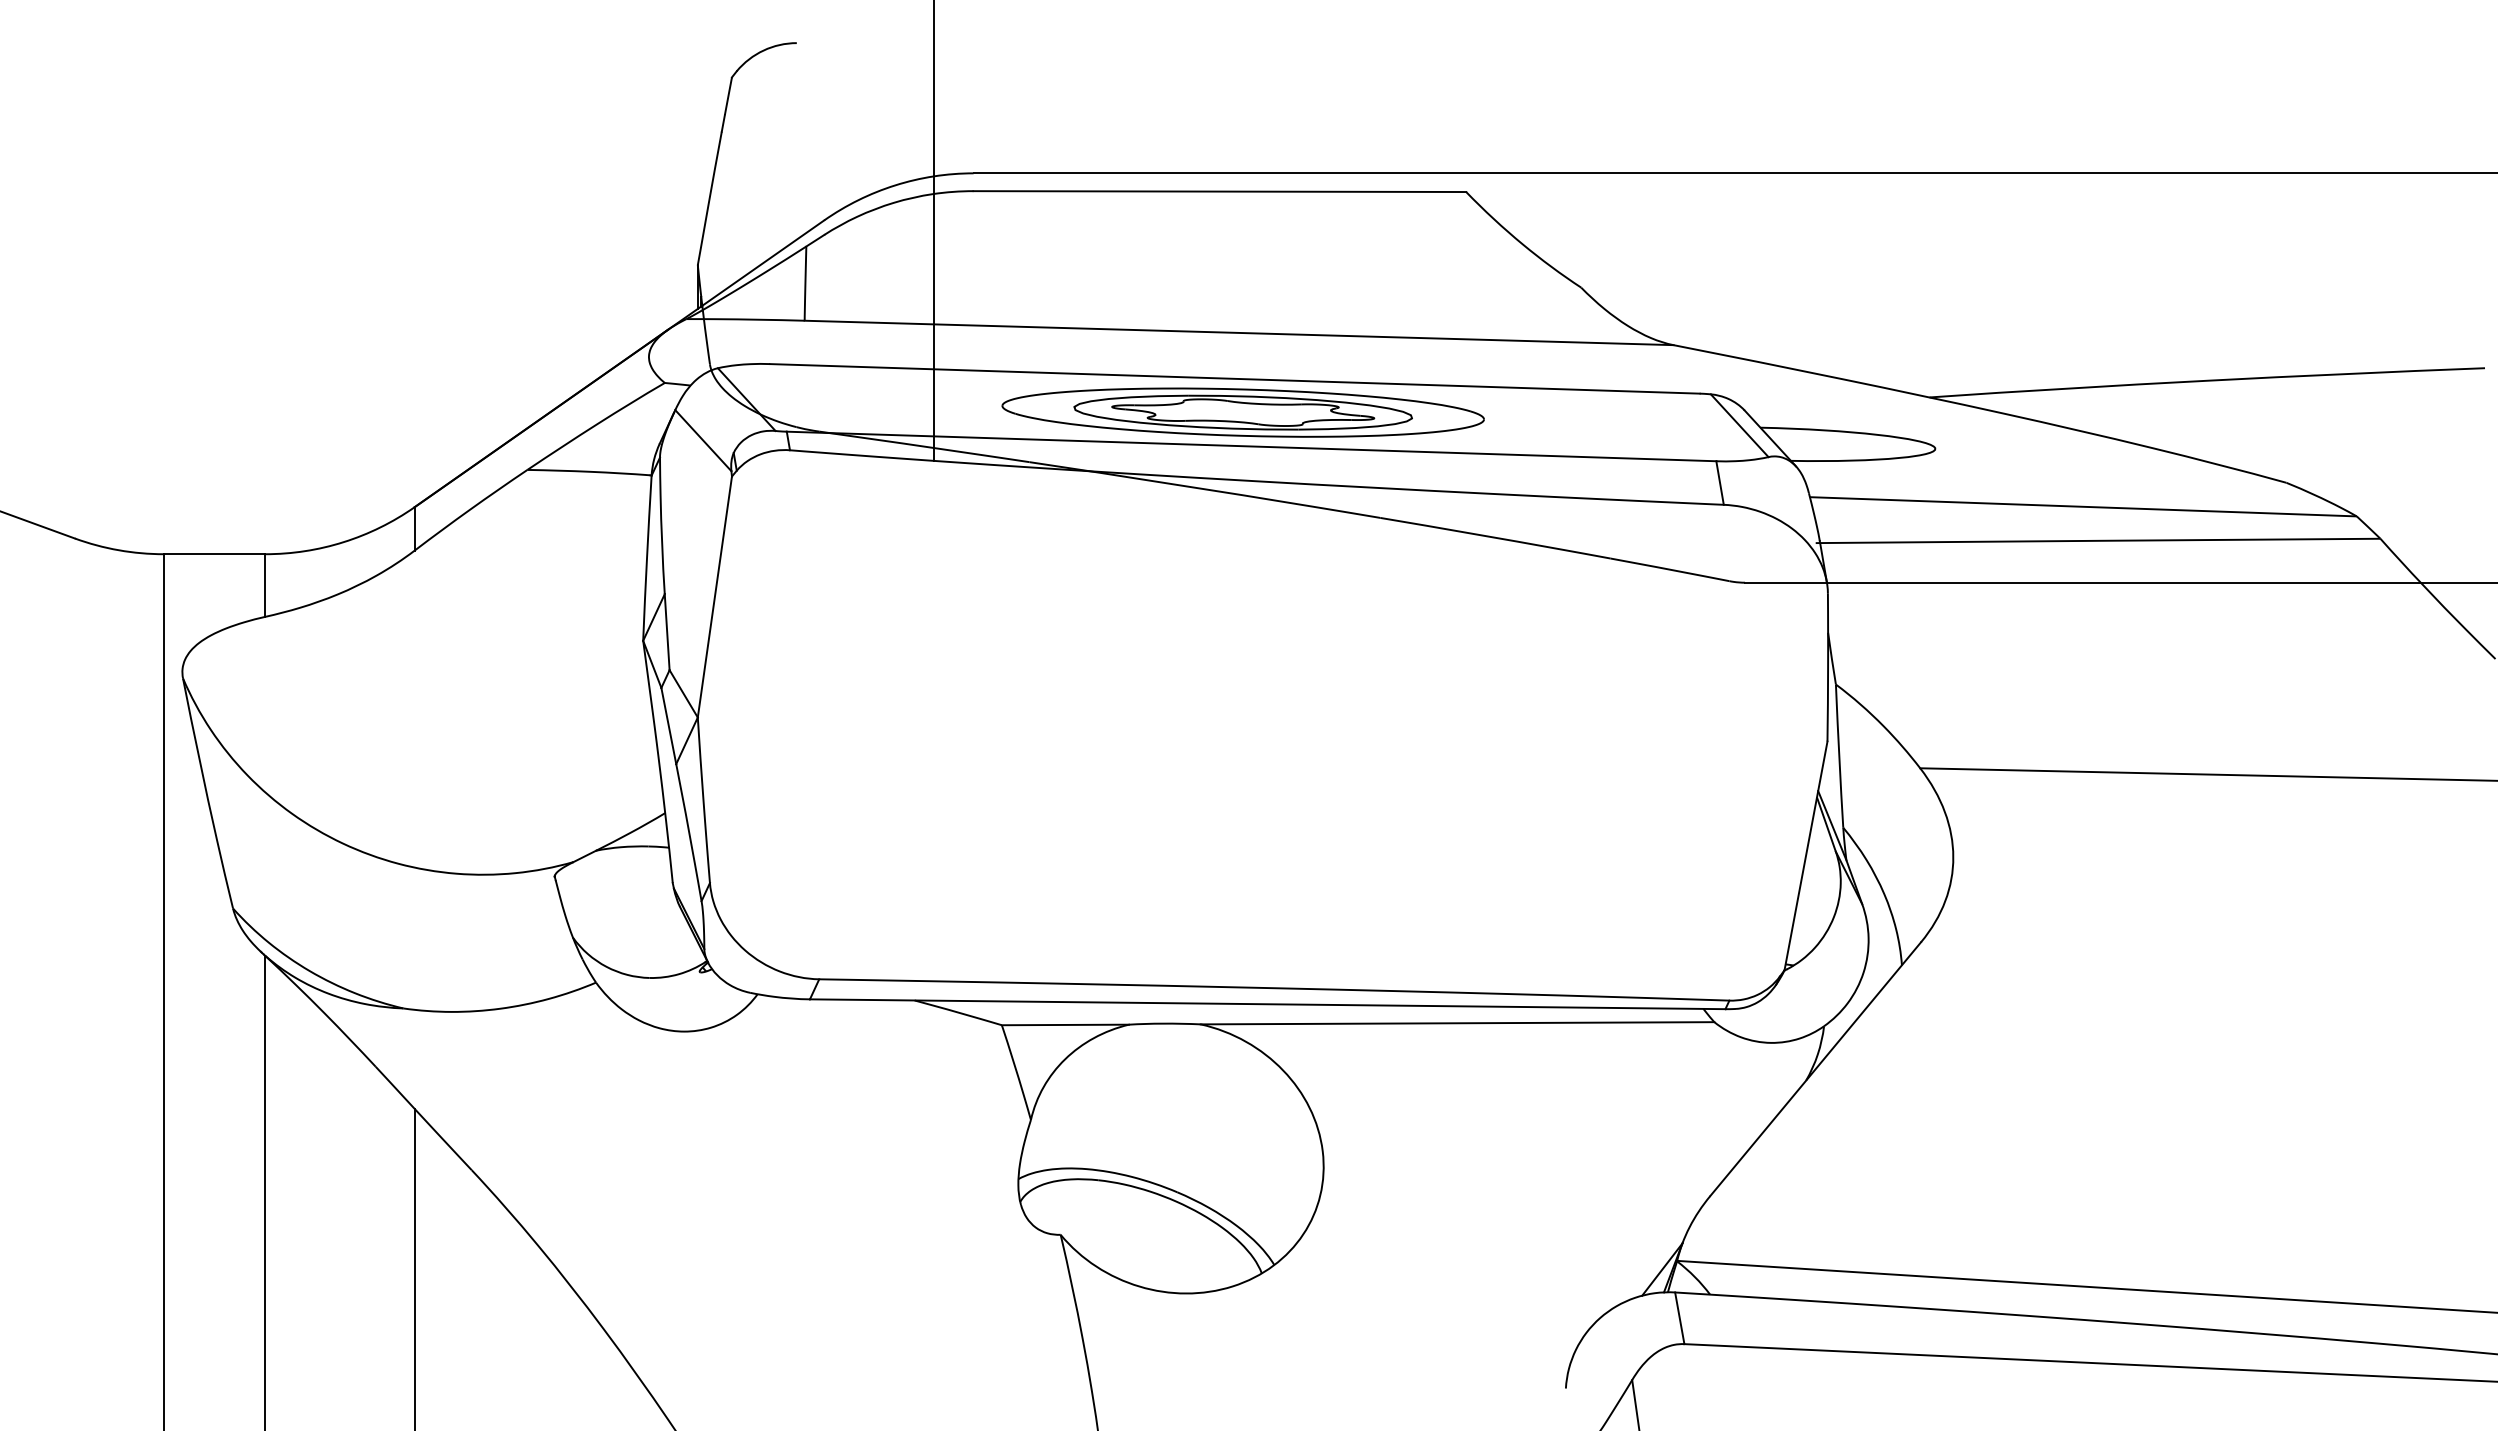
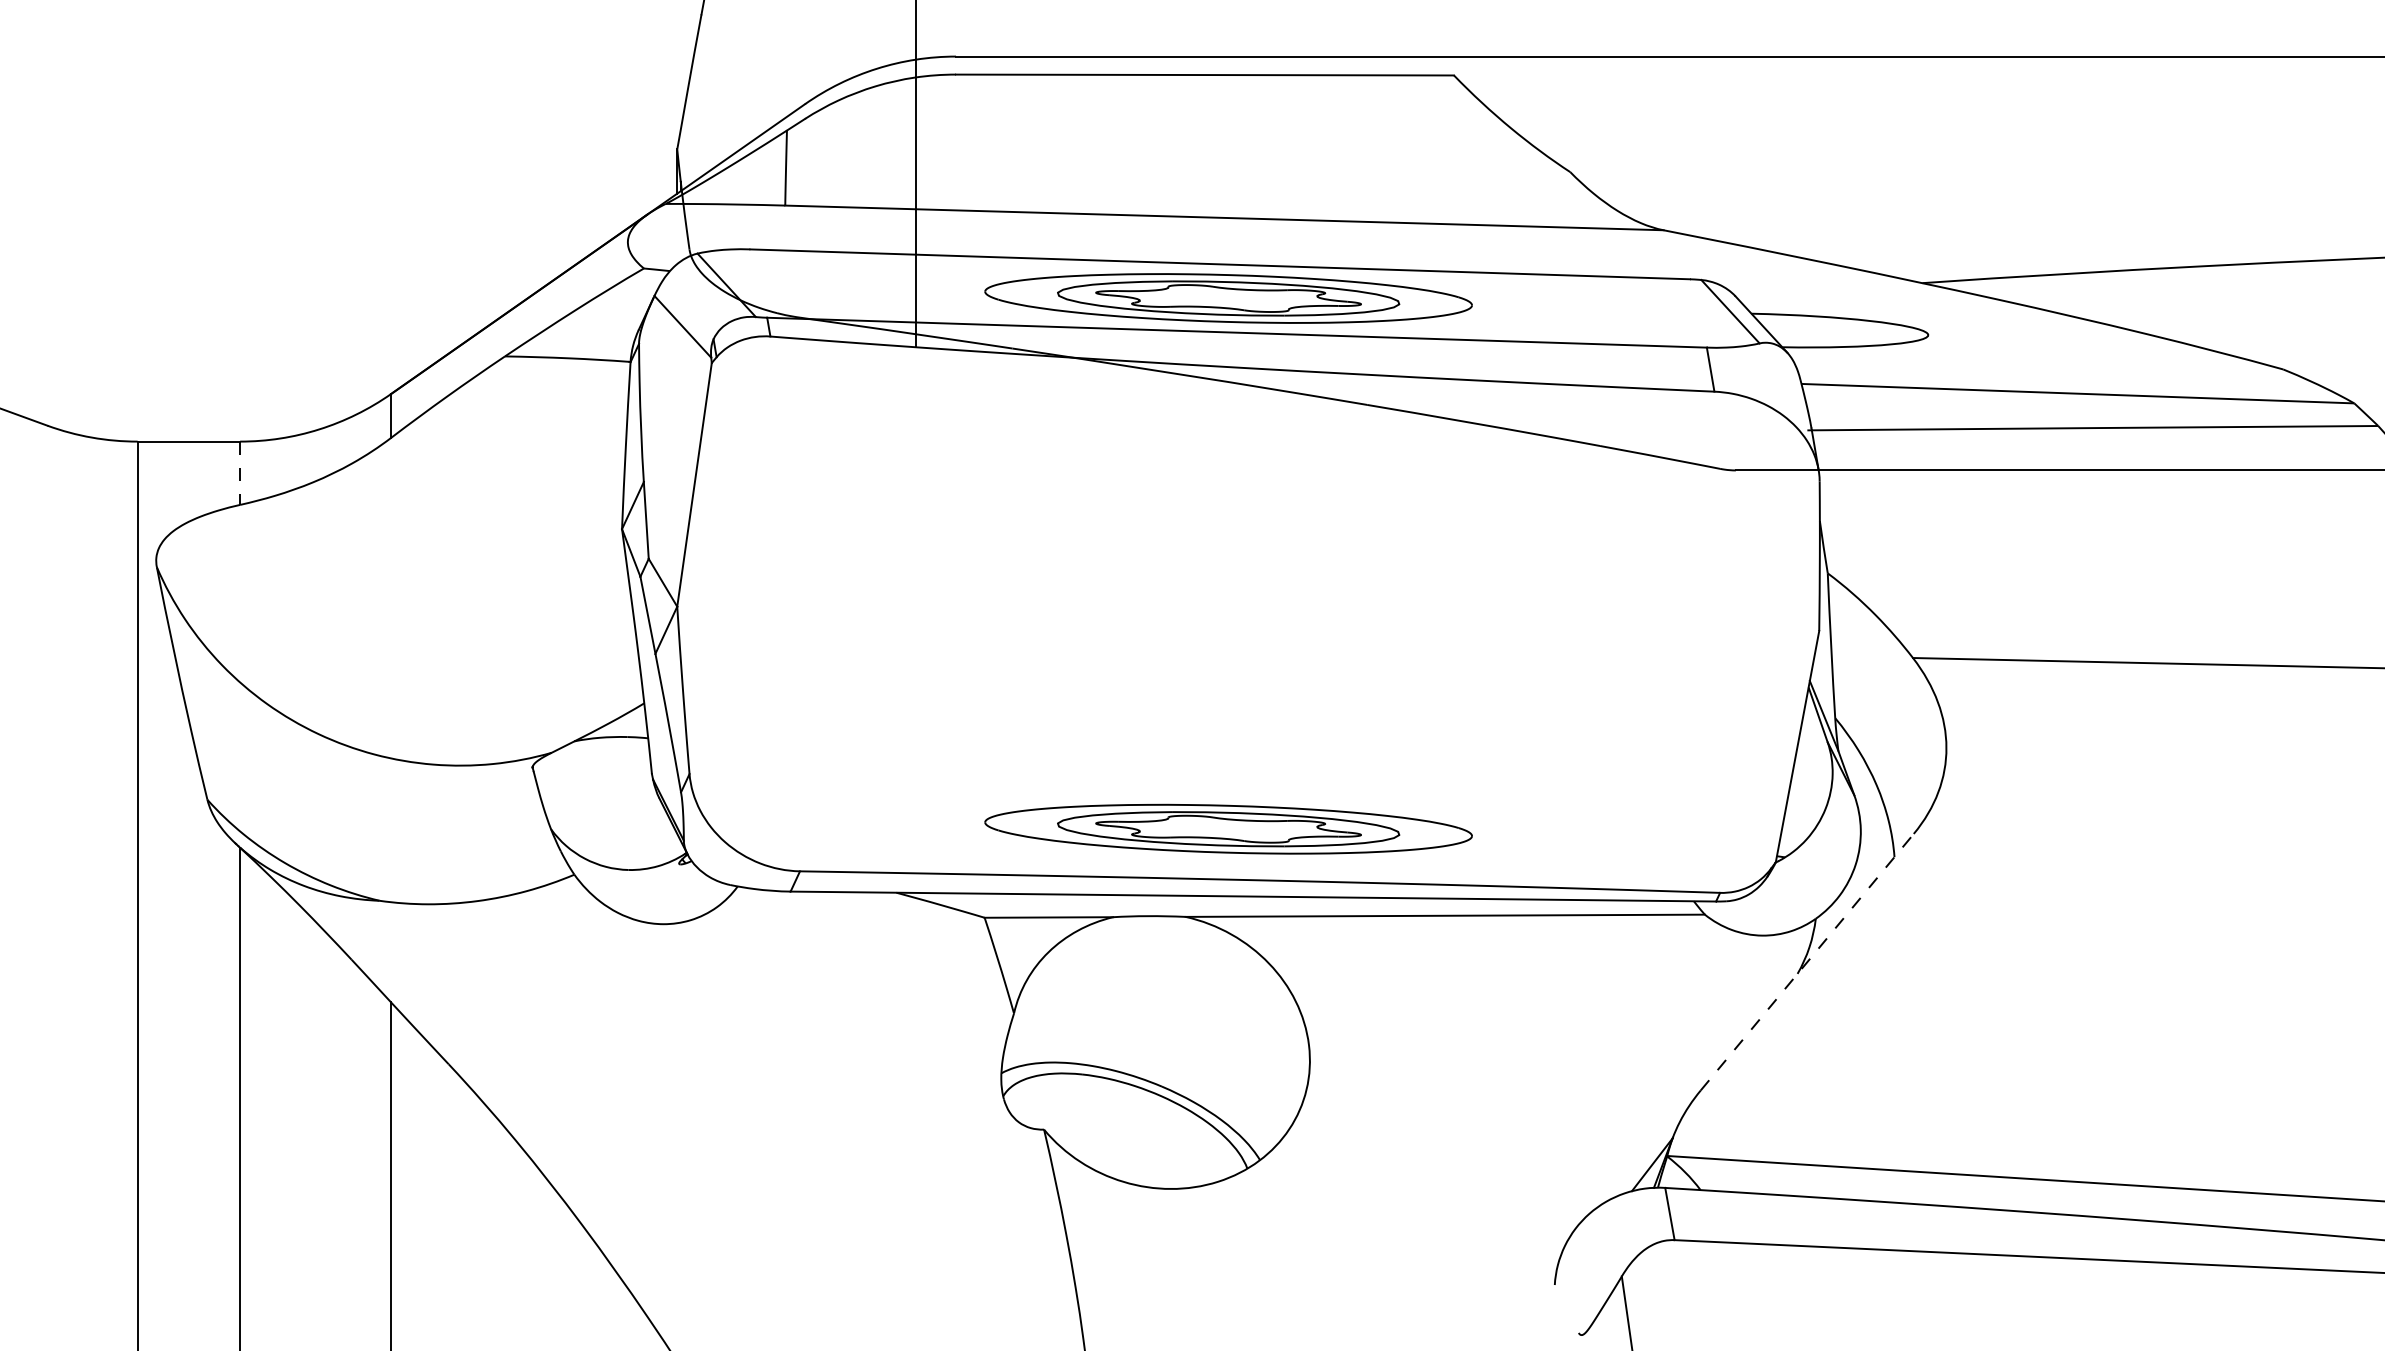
line: (265, 586) -> (240, 474), solid -> dashed
part: (1242, 937) -> (1227, 829), added
line: (1815, 1069) -> (1807, 962), solid -> dashed

